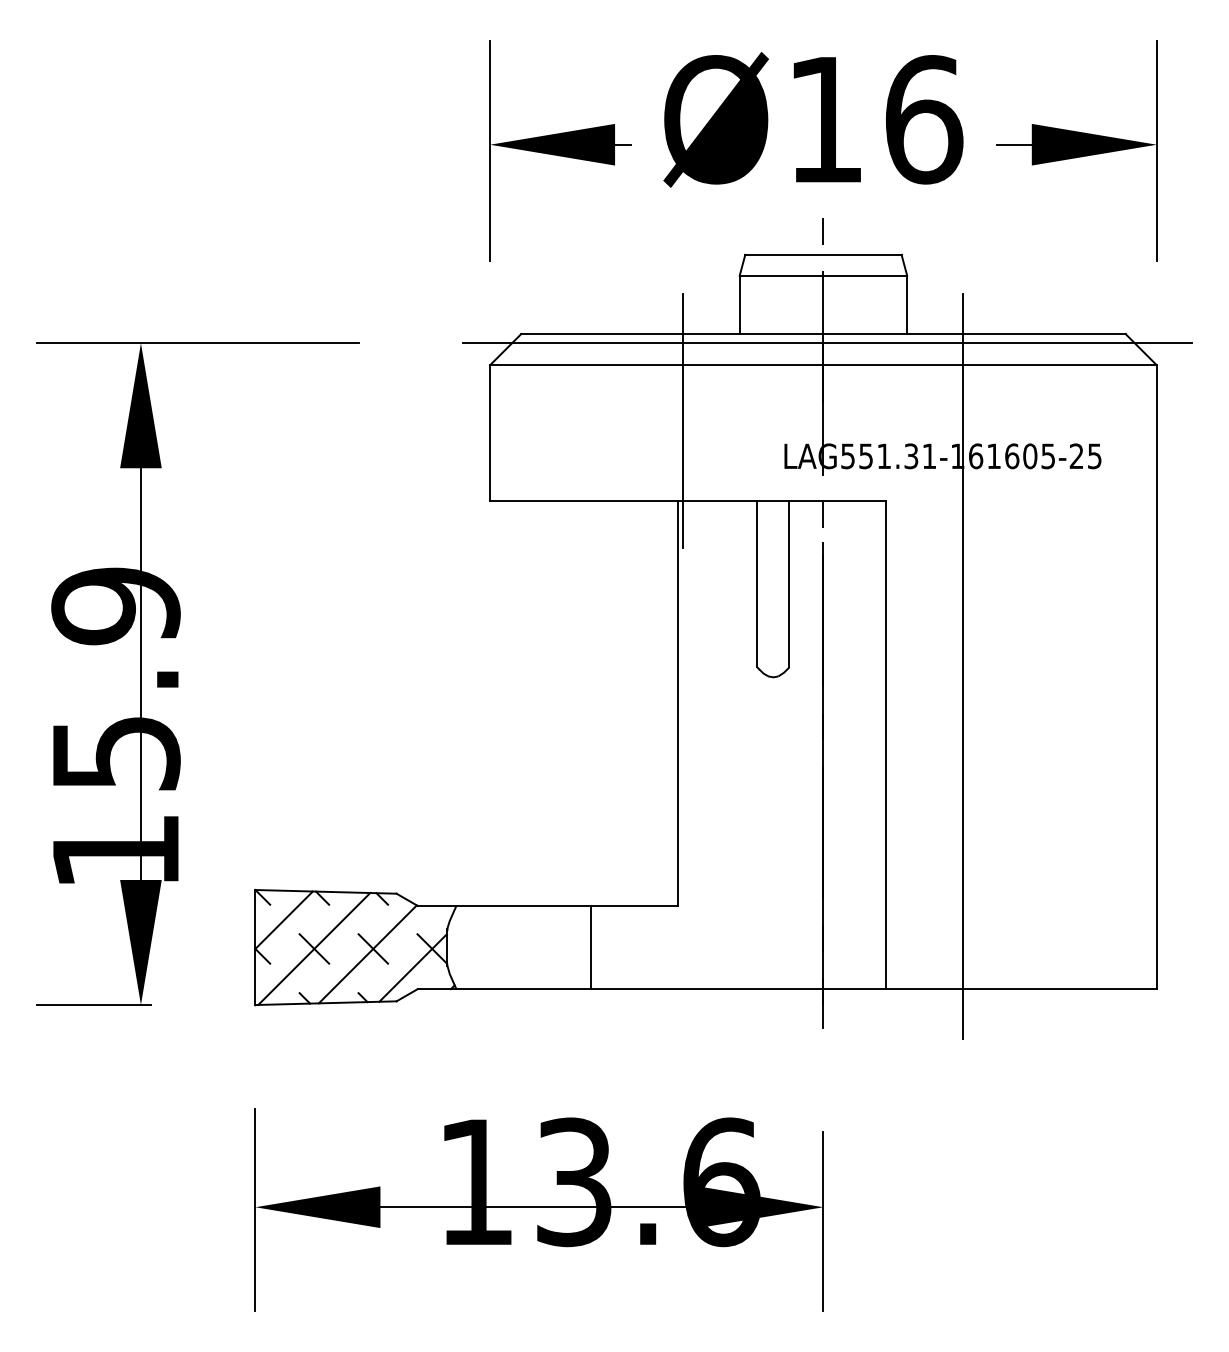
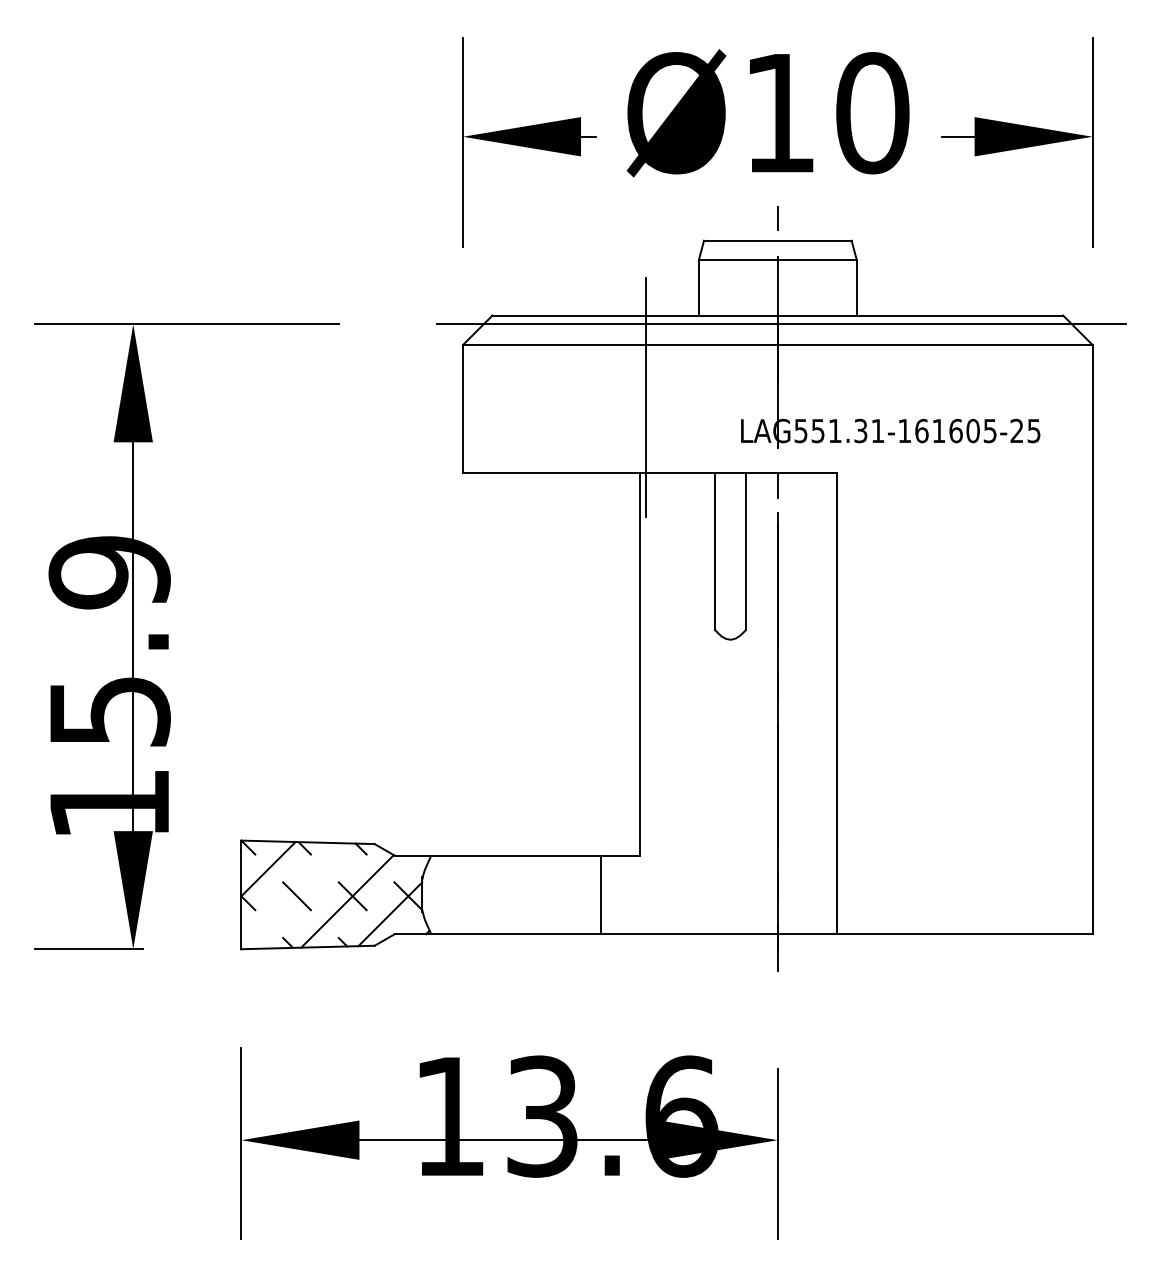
text: (924, 119) -> (873, 112), Ø16 -> Ø10
line: (963, 666) -> (910, 629), removed
line: (590, 947) -> (601, 894), moved
line: (314, 948) -> (297, 895), removed

